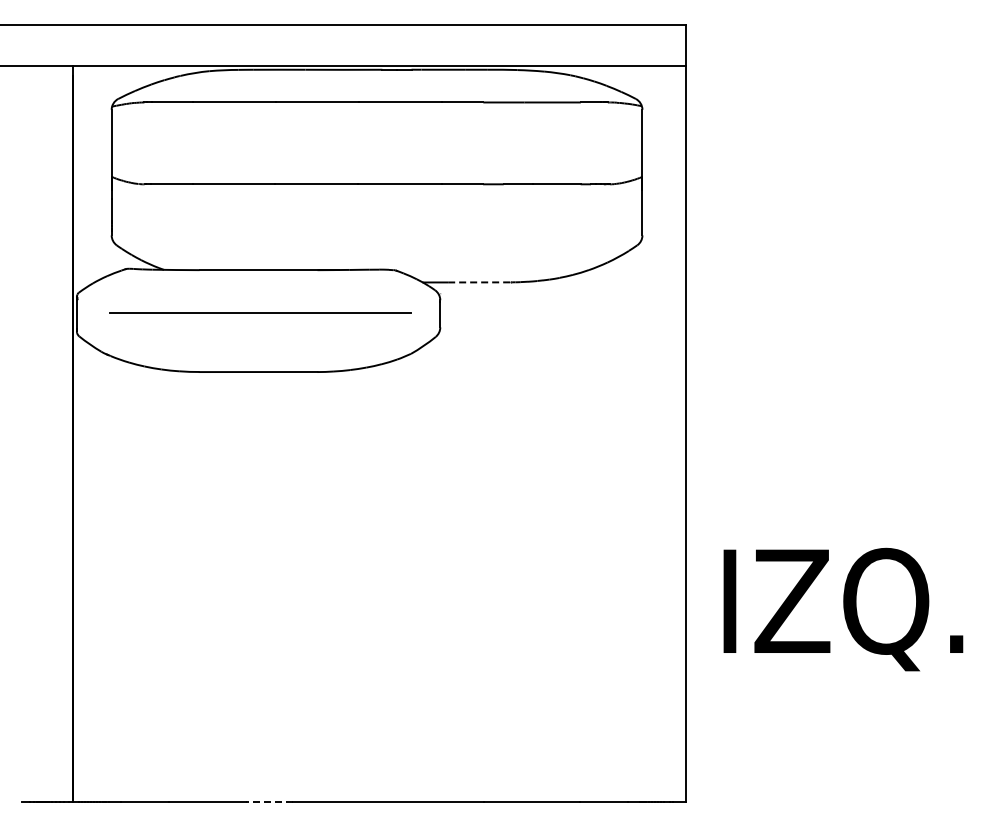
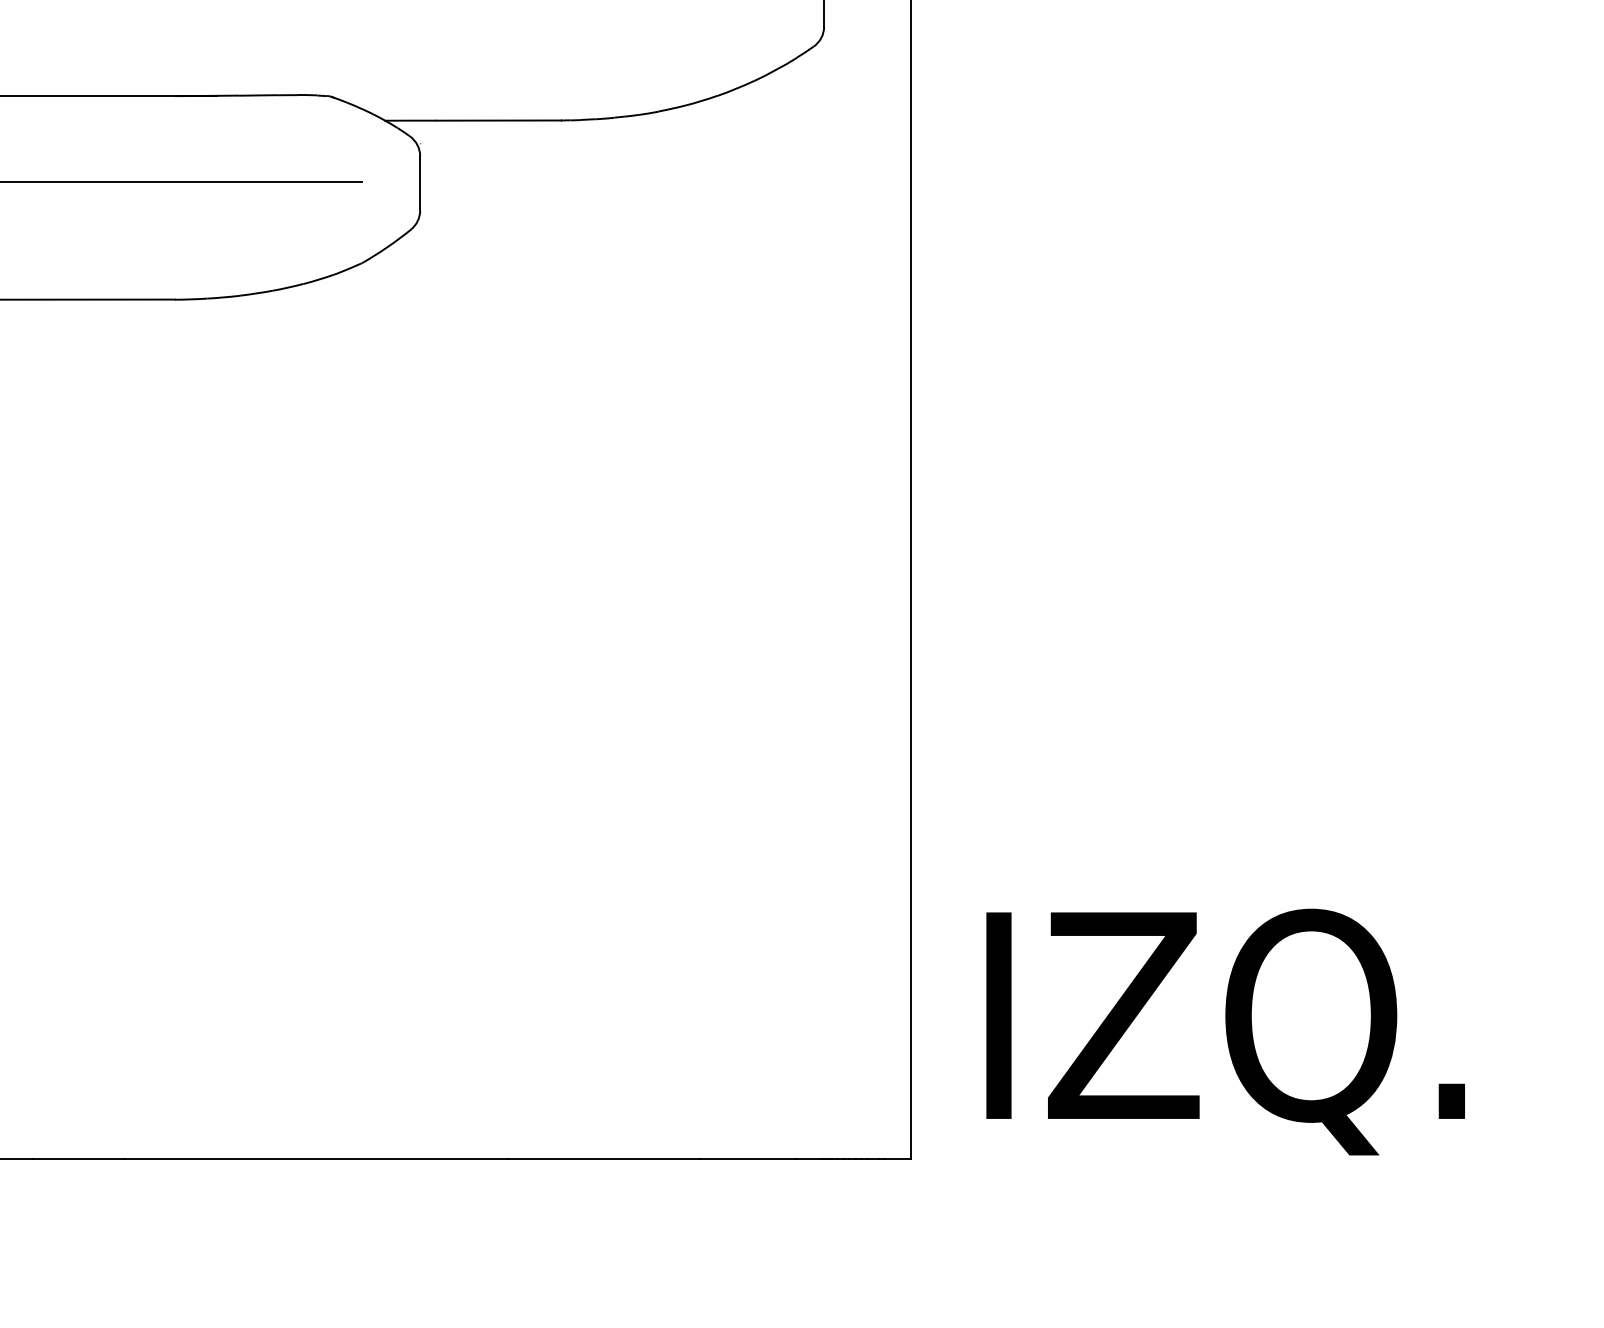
line: (480, 282) -> (500, 120), dashed -> solid
text: (843, 609) -> (1225, 1031), moved
line: (268, 802) -> (76, 1159), dashed -> solid

